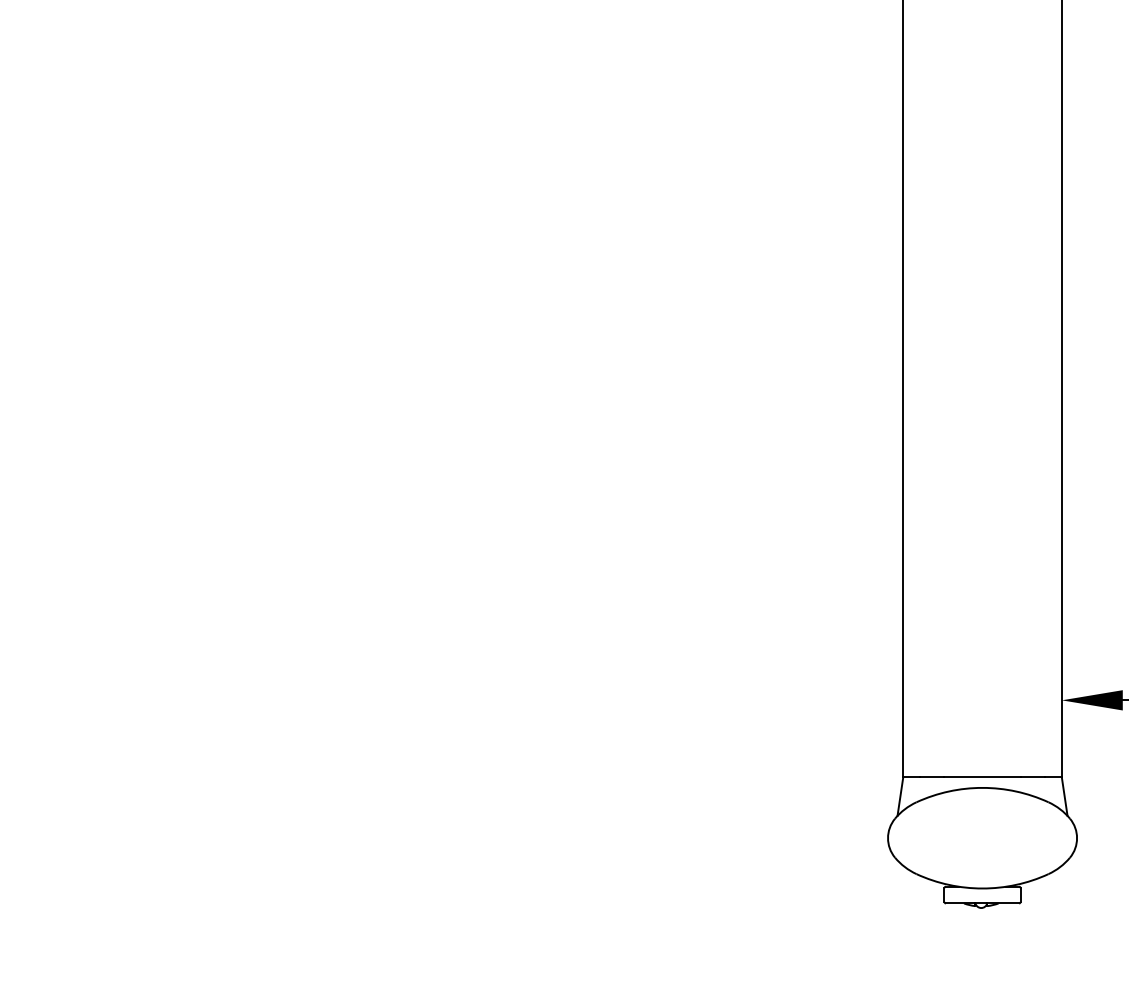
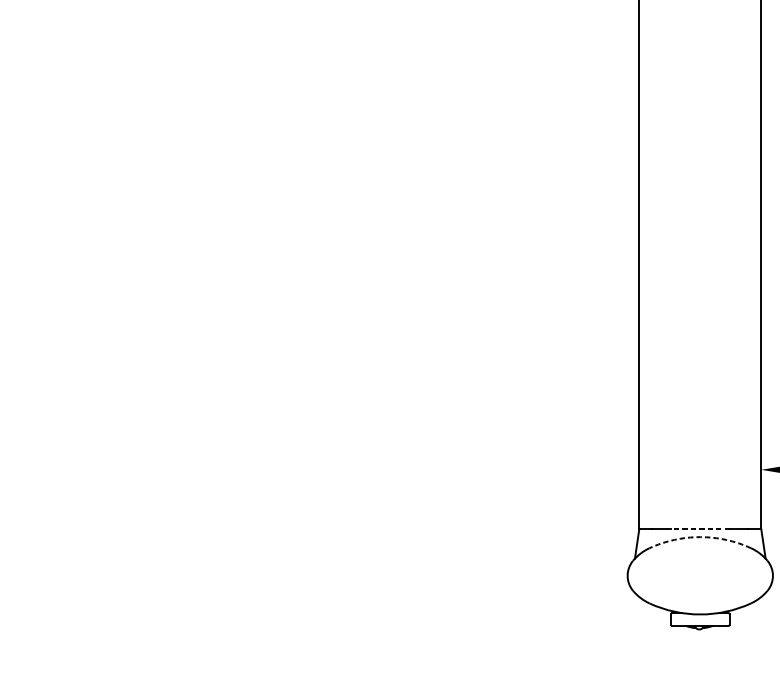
line: (982, 777) -> (700, 529), solid -> dashed
arc: (982, 787) -> (700, 536), solid -> dashed

